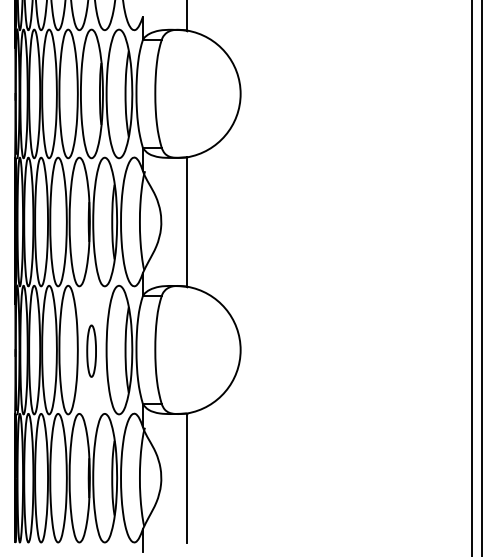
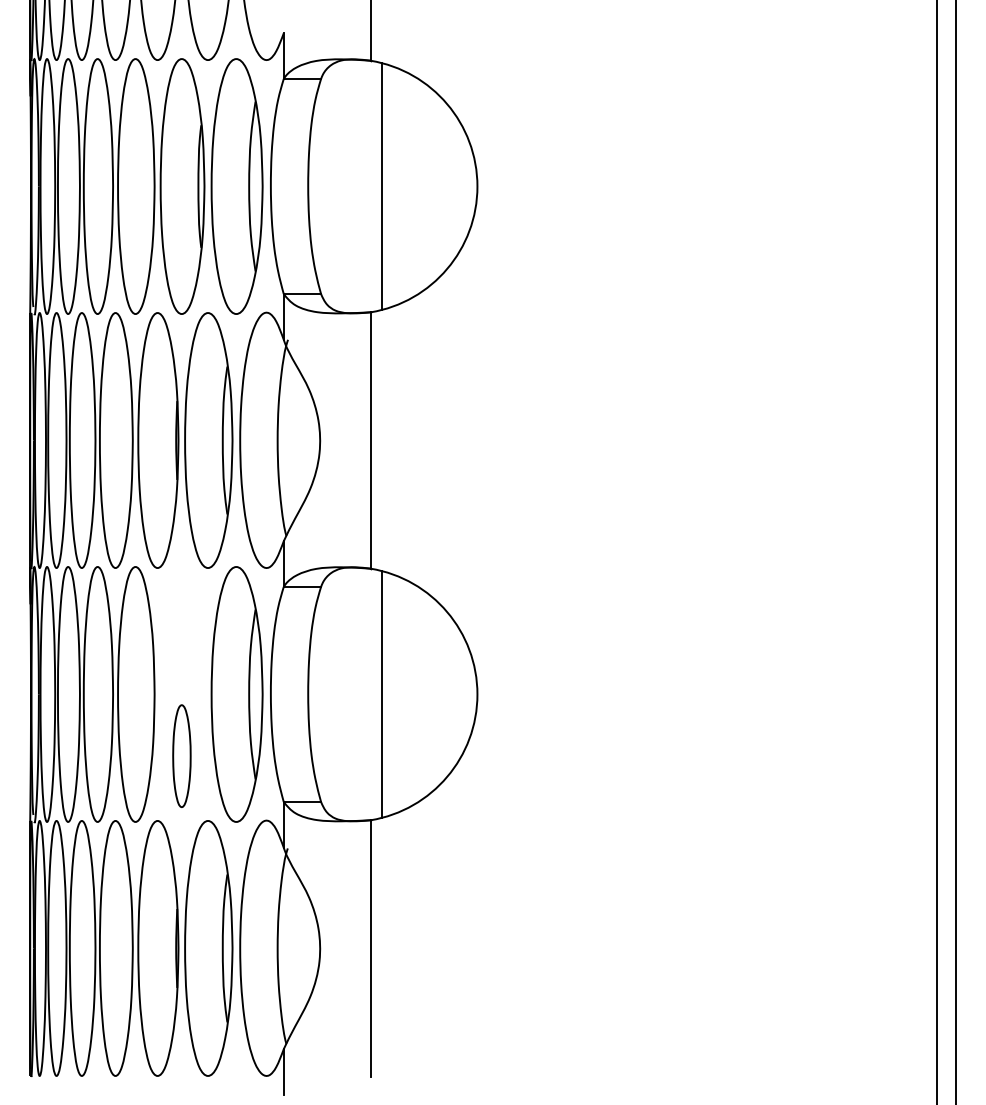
line: (192, 93) -> (381, 185), added
line: (192, 349) -> (381, 693), added
part: (91, 350) -> (181, 754), moved

